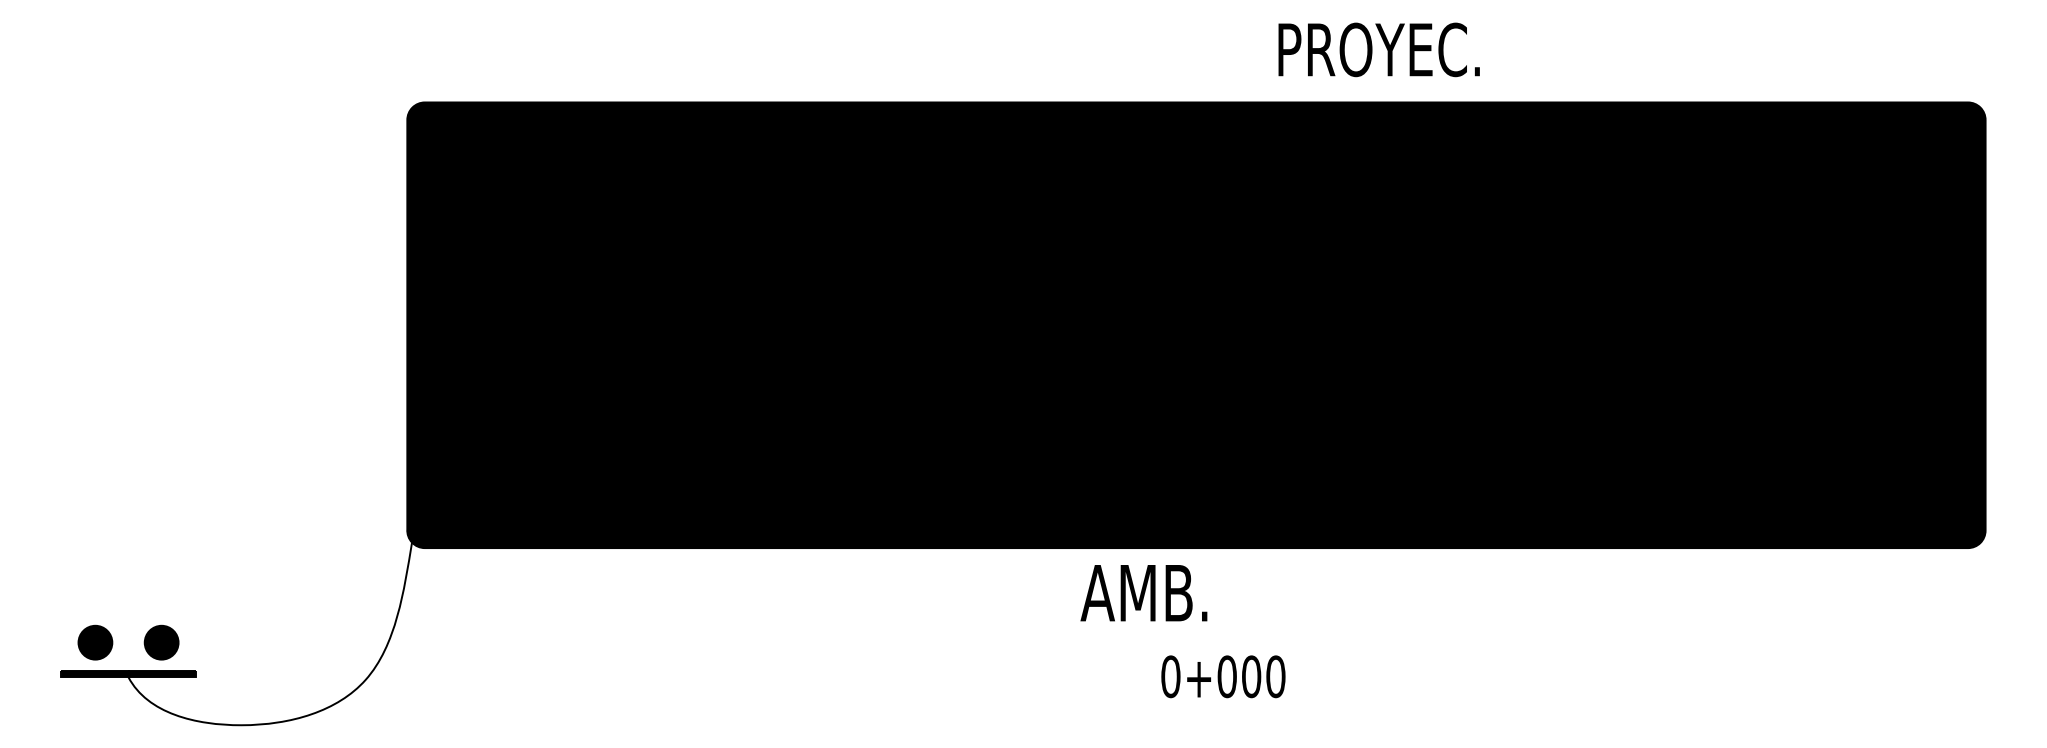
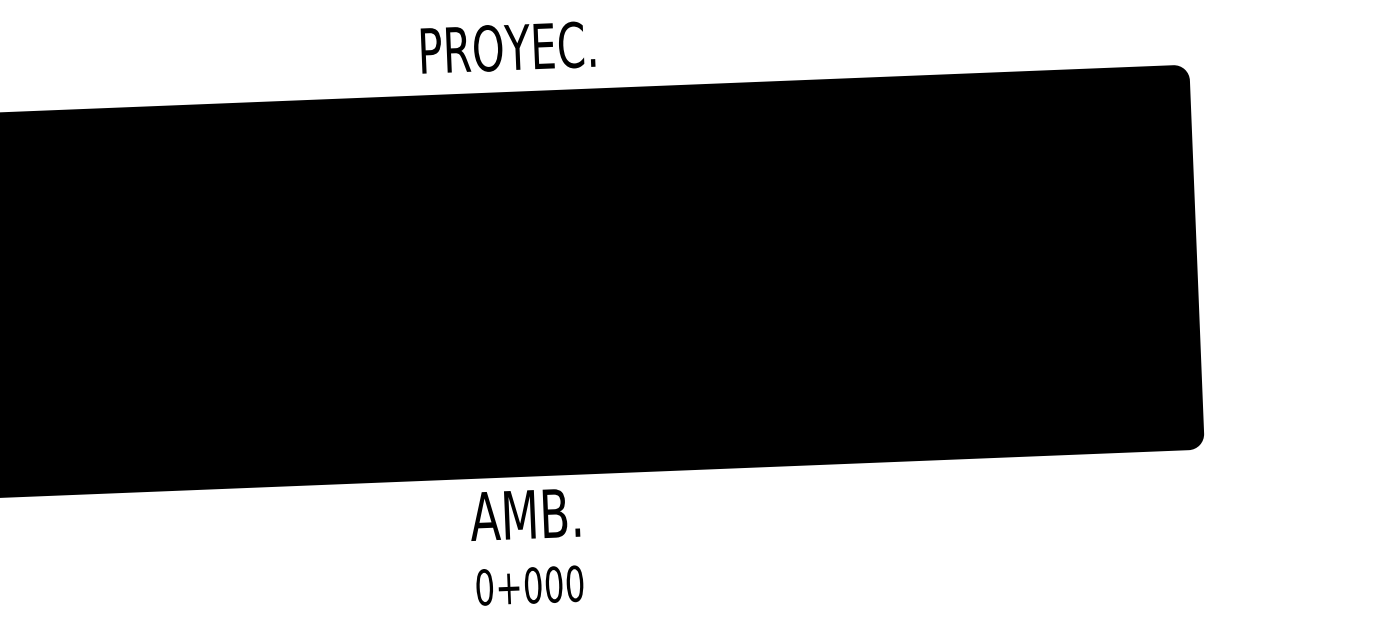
text: (1378, 49) -> (507, 47), moved
text: (1143, 593) -> (524, 514), moved
text: (1223, 676) -> (529, 585), moved

